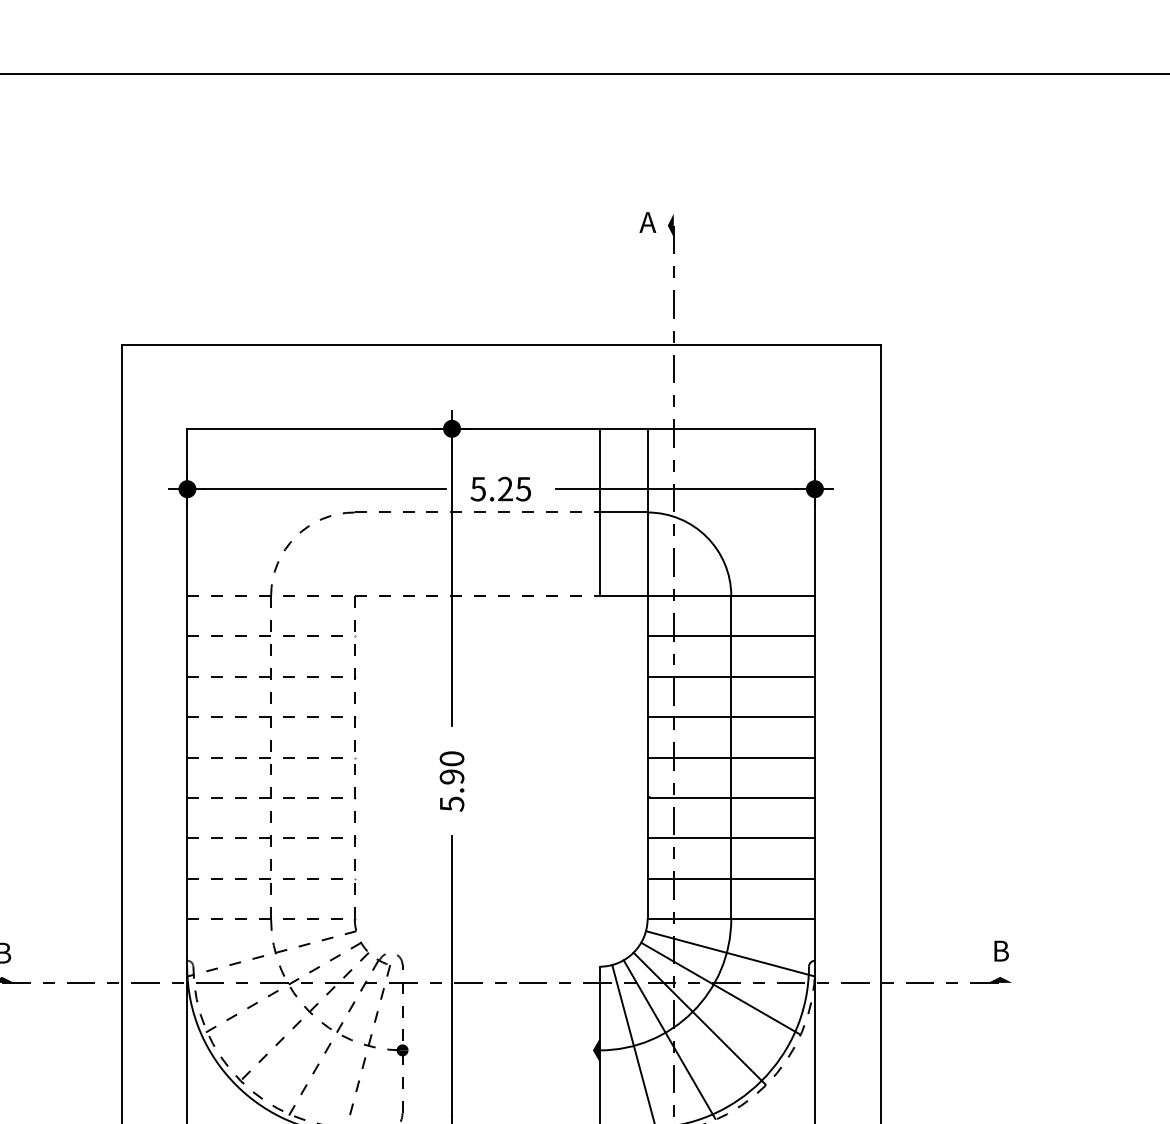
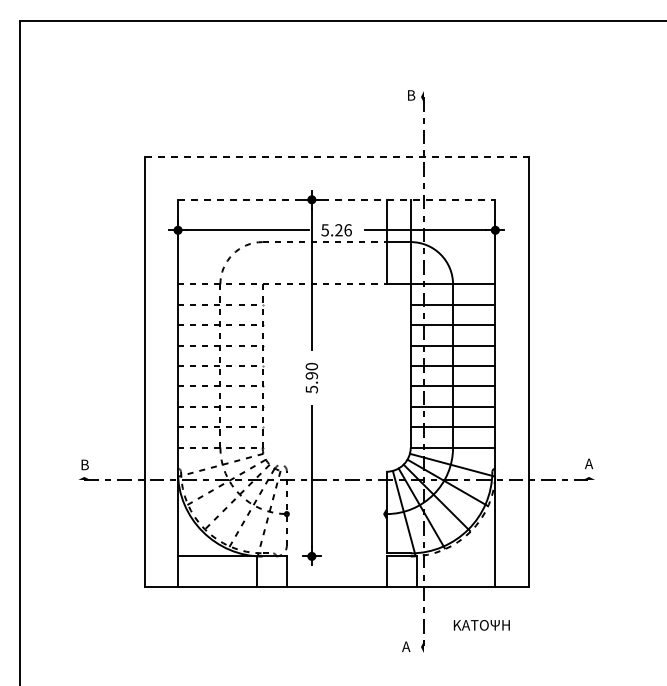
text: (647, 222) -> (410, 95), A -> B
line: (500, 345) -> (336, 157), solid -> dashed
line: (500, 428) -> (336, 199), solid -> dashed
text: (522, 489) -> (347, 230), 5.25 -> 5.26
text: (1001, 950) -> (589, 463), B -> A

